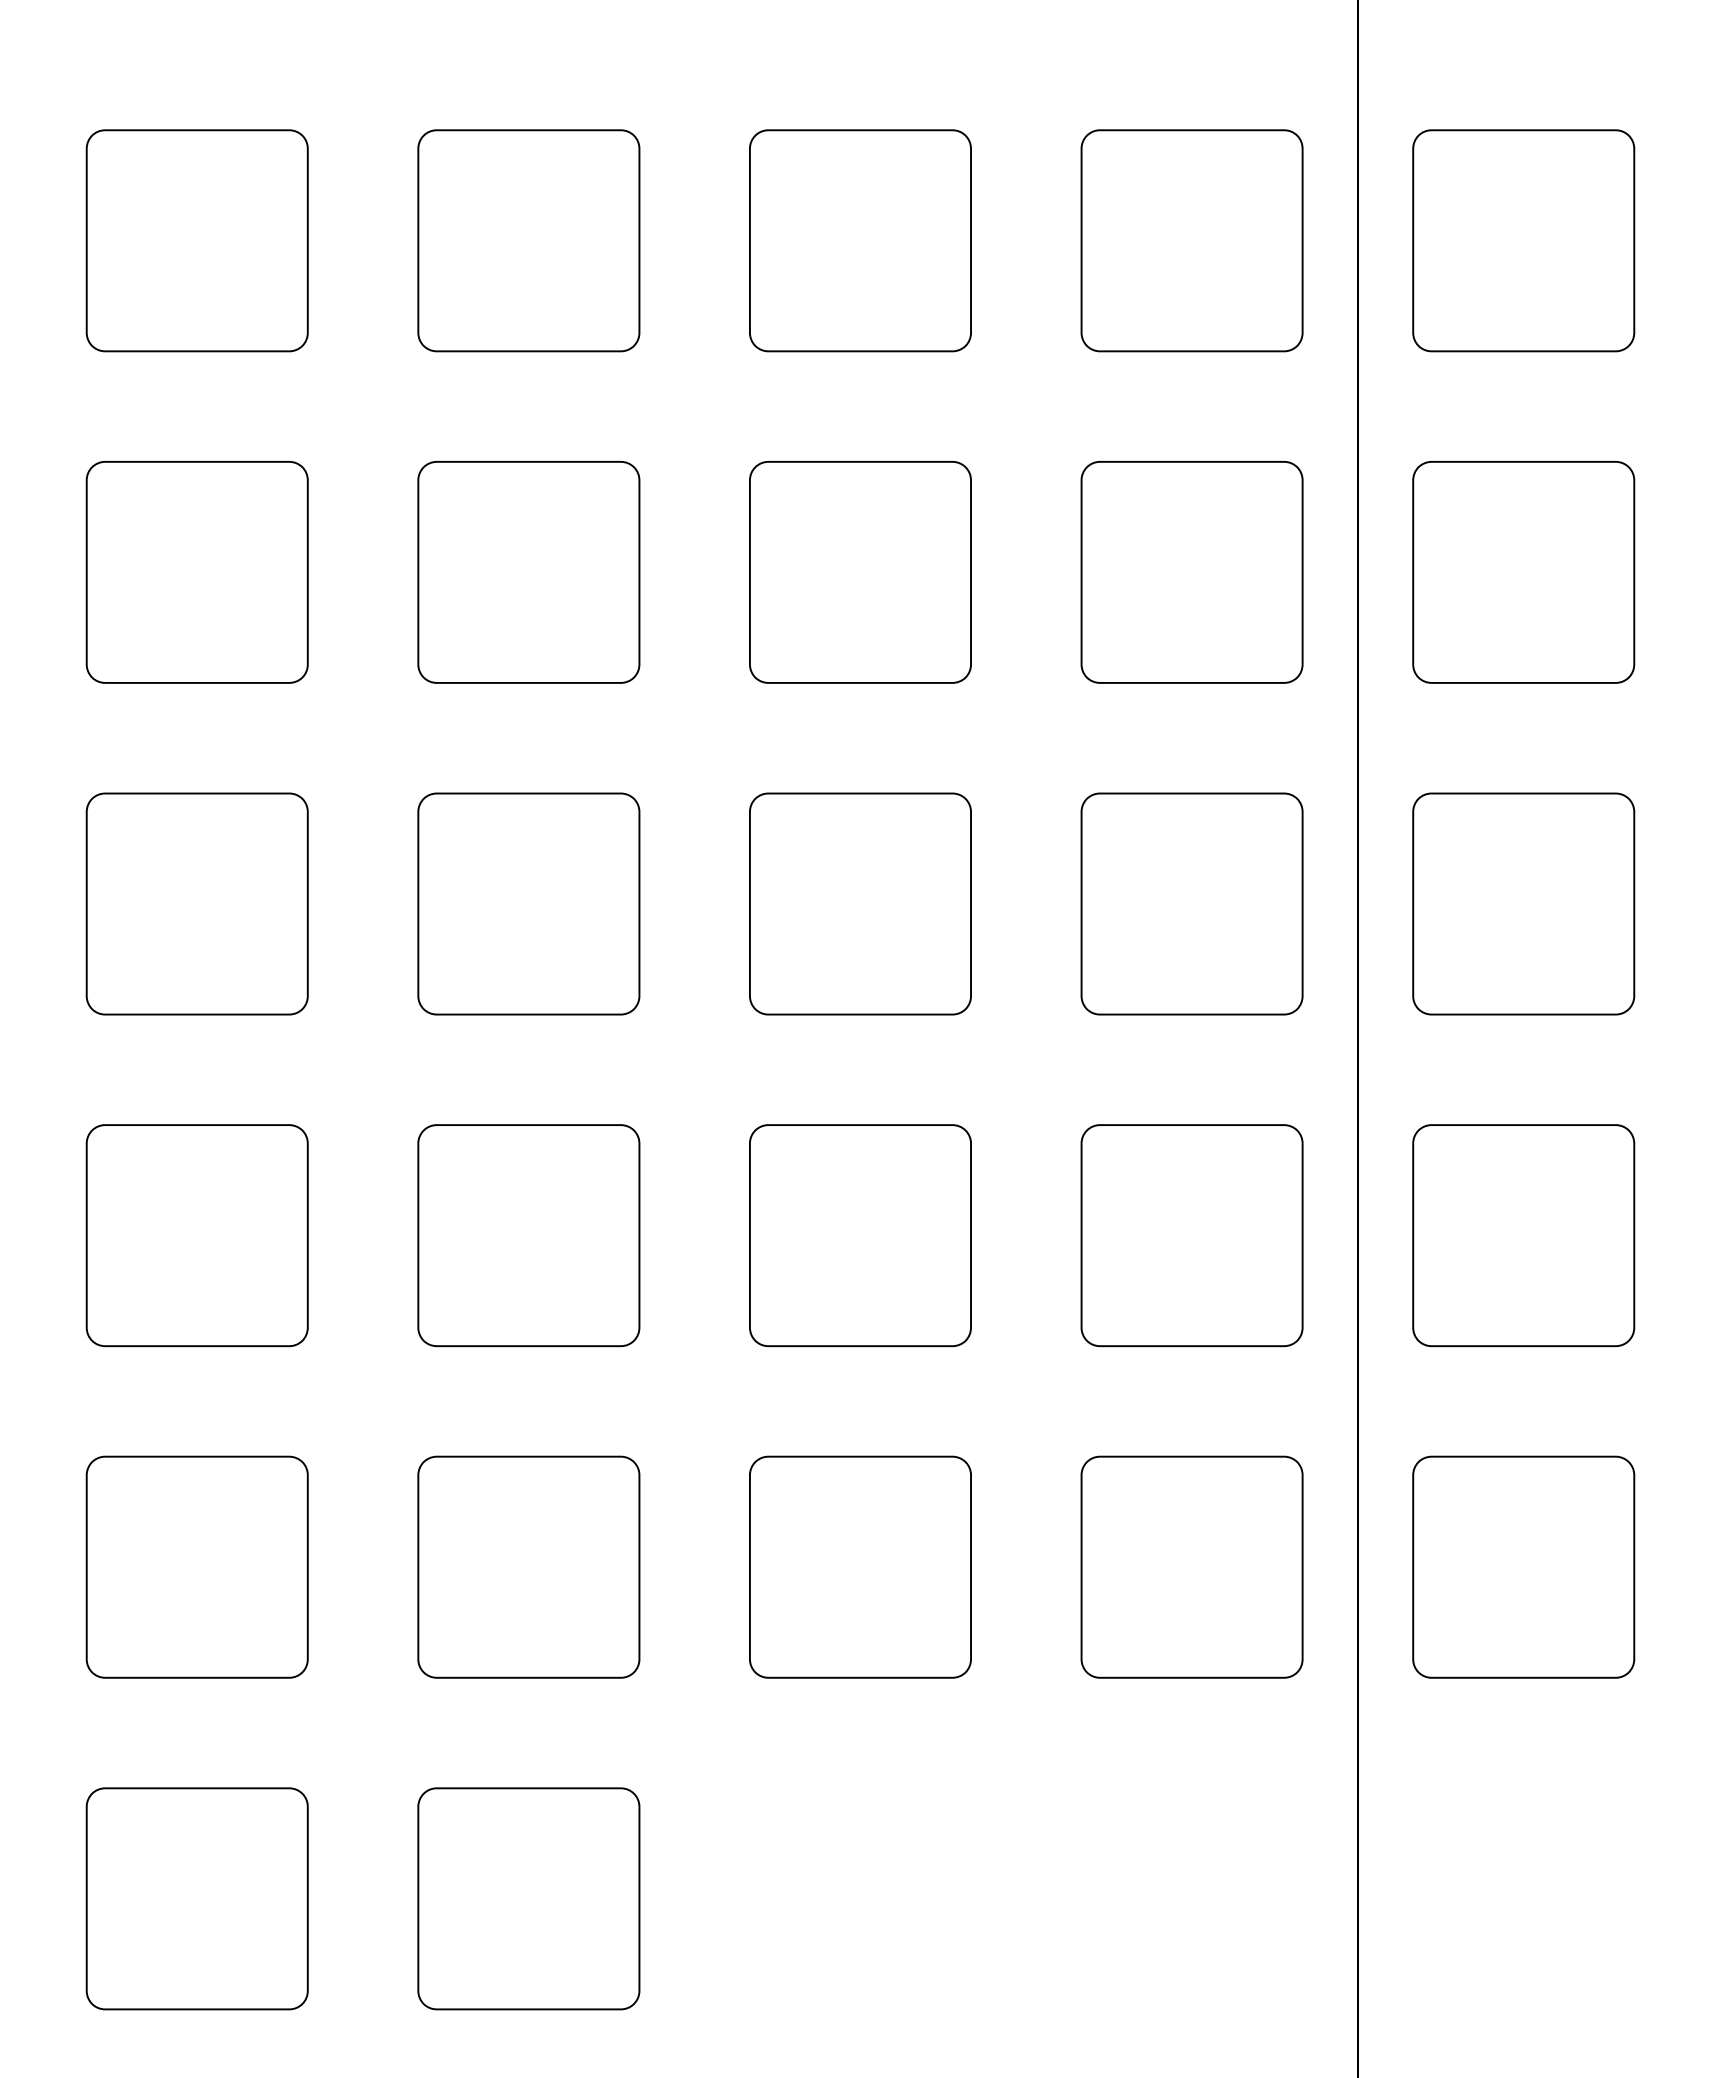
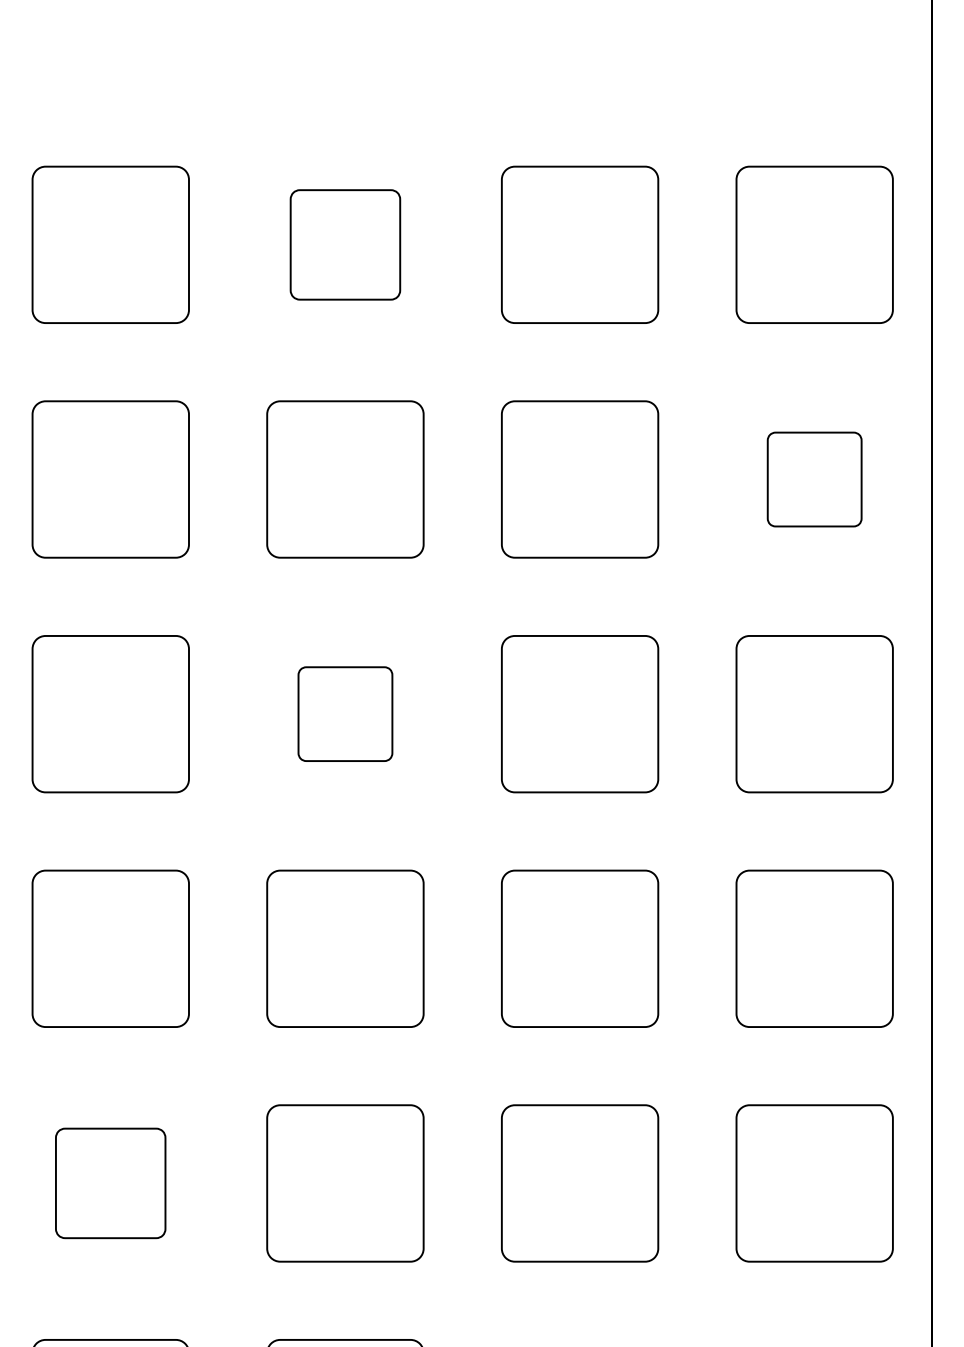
part: (528, 240) -> (345, 244), size x0.7
part: (1191, 572) -> (814, 479), size x0.6
part: (528, 903) -> (345, 713), size x0.6
part: (196, 1566) -> (110, 1182), size x0.7

